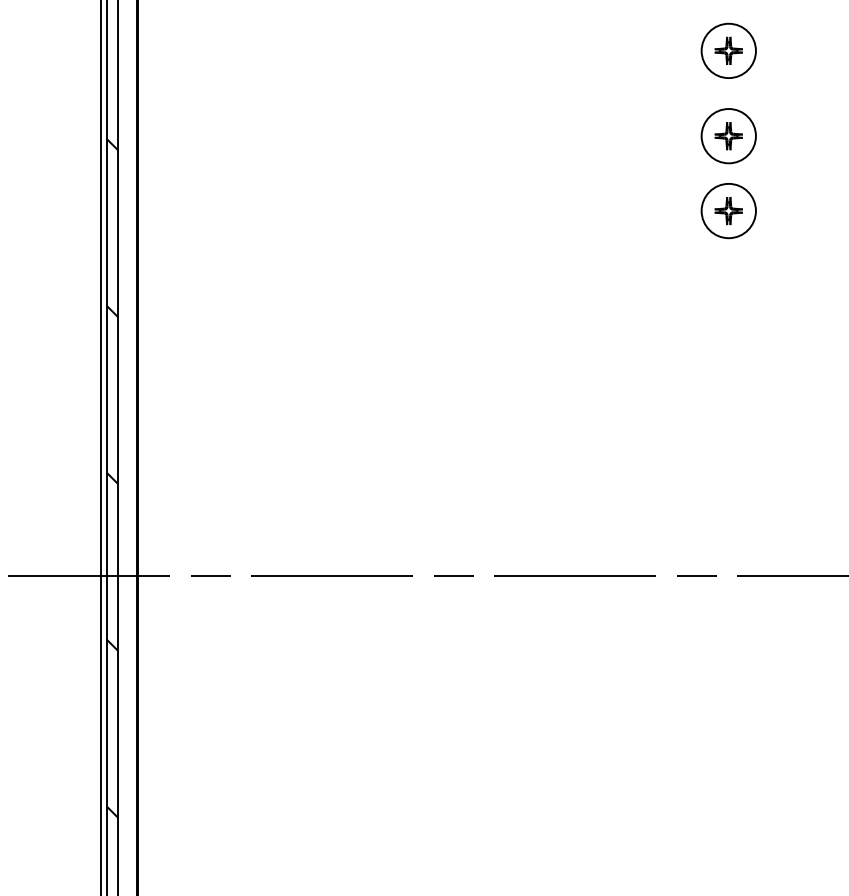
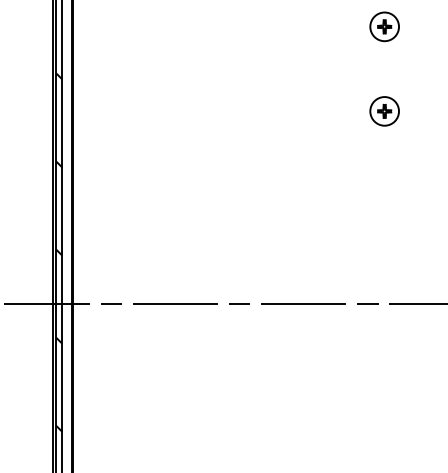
part: (728, 135) -> (384, 71), removed

